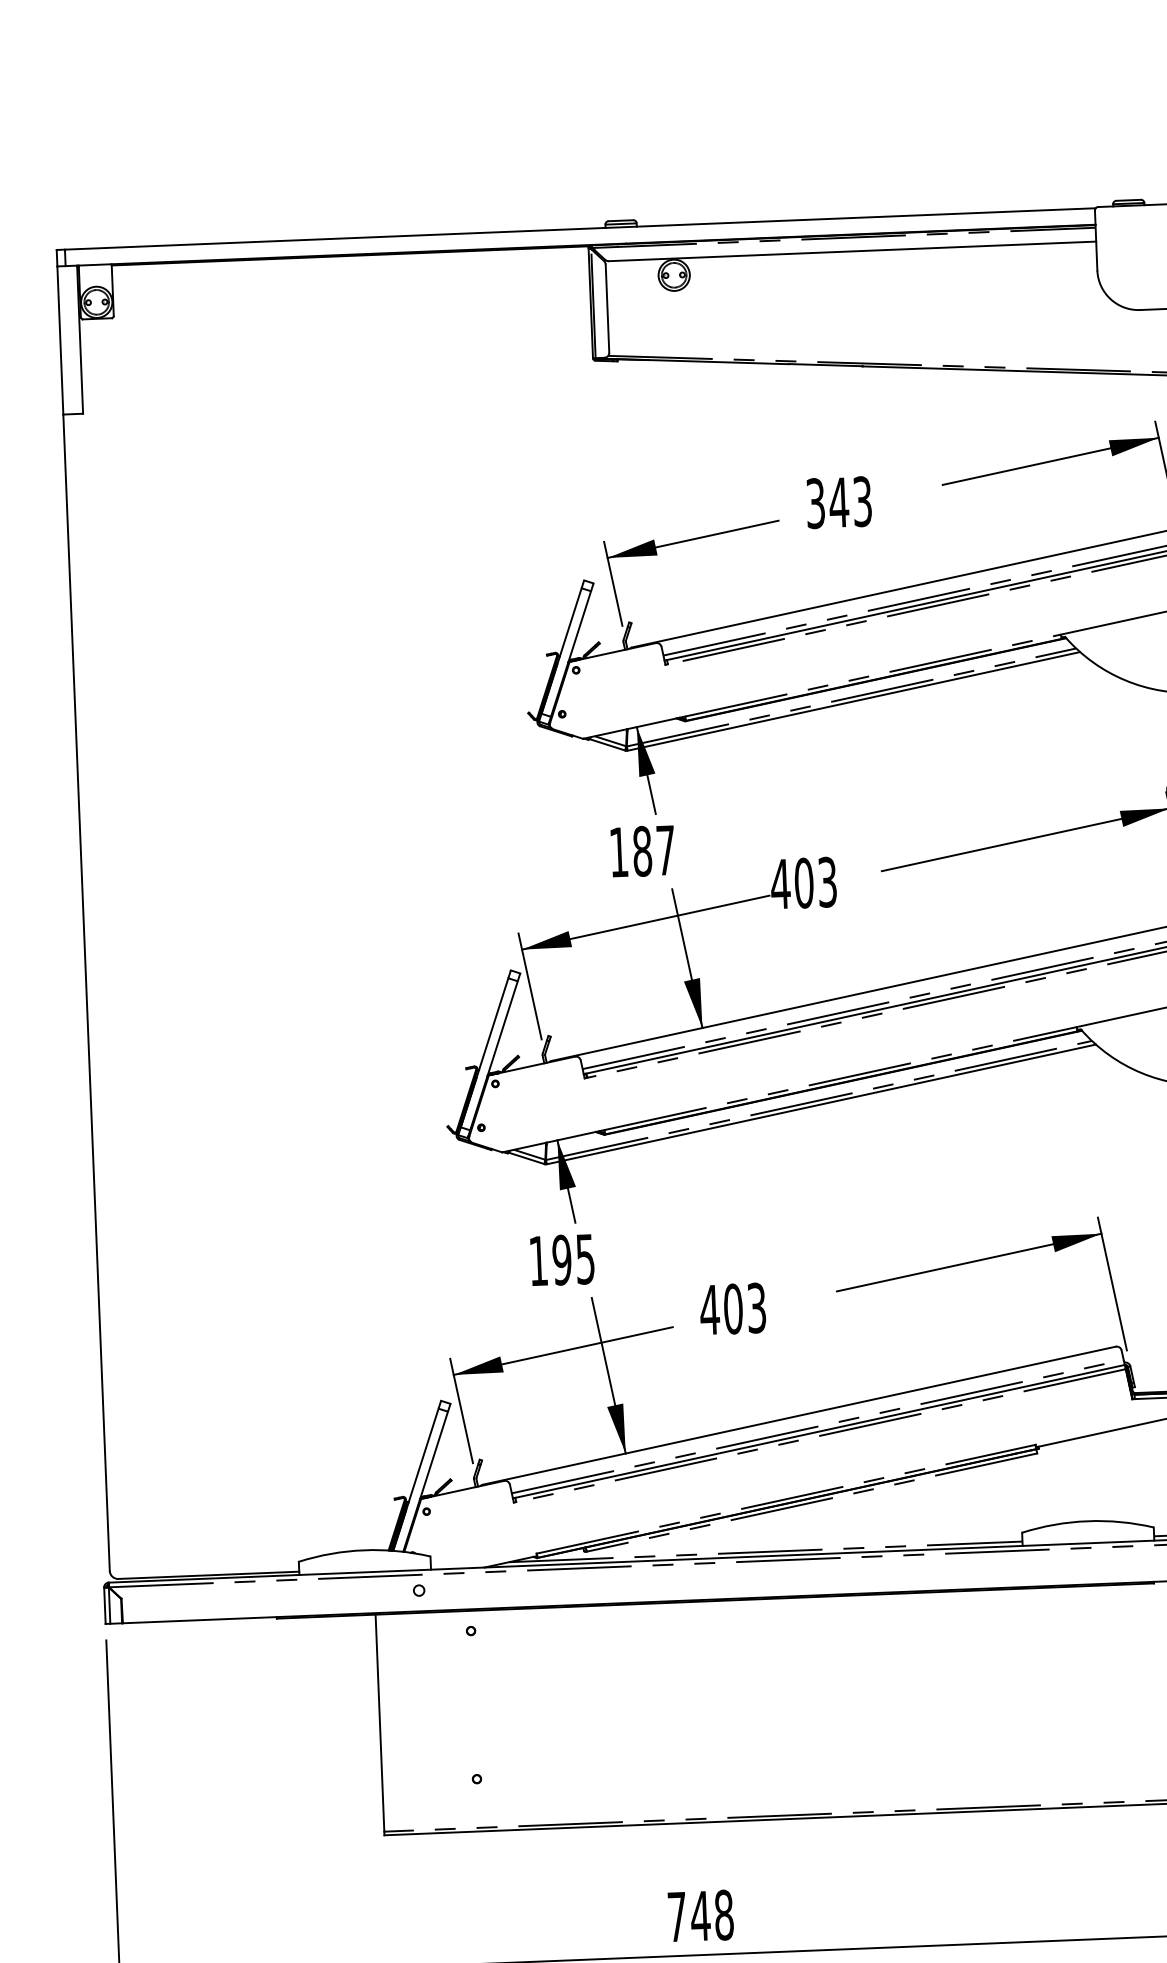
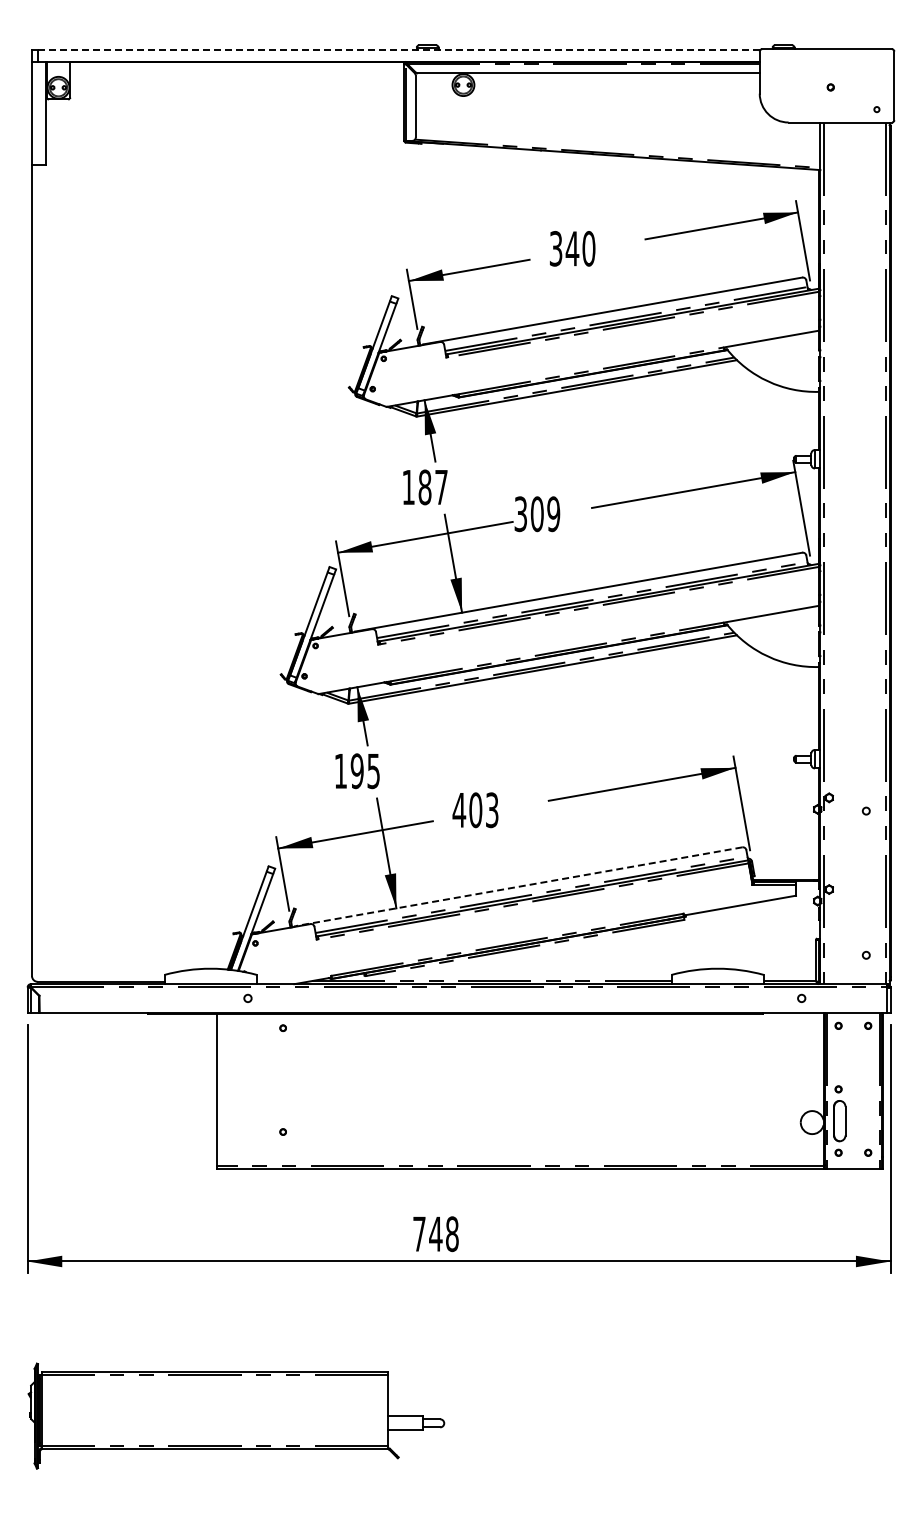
line: (580, 229) -> (399, 50), solid -> dashed
text: (861, 501) -> (588, 248), 343 -> 340
text: (804, 883) -> (537, 514), 403 -> 309
line: (798, 1415) -> (518, 886), solid -> dashed

